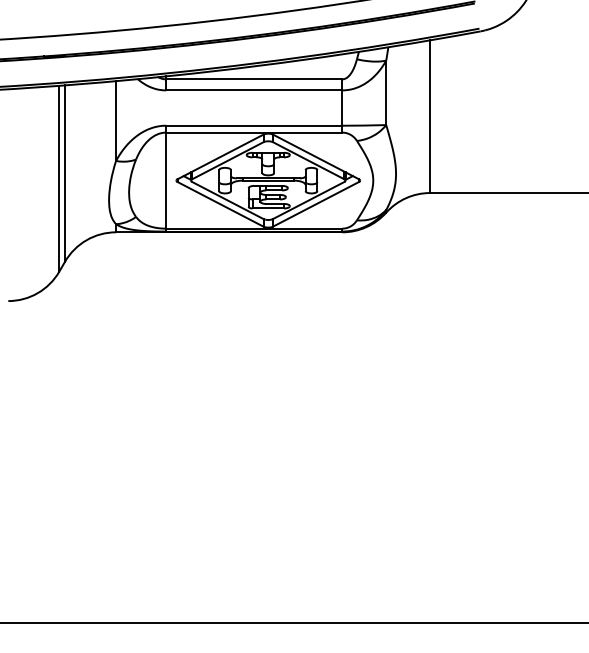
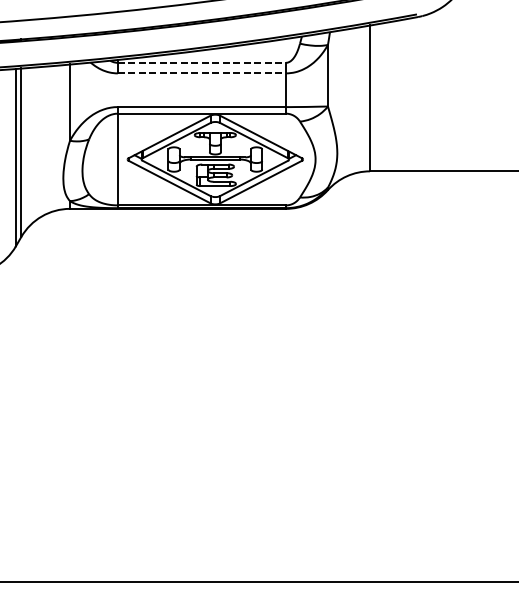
line: (254, 79) -> (202, 62), solid -> dashed
line: (254, 90) -> (202, 73), solid -> dashed

